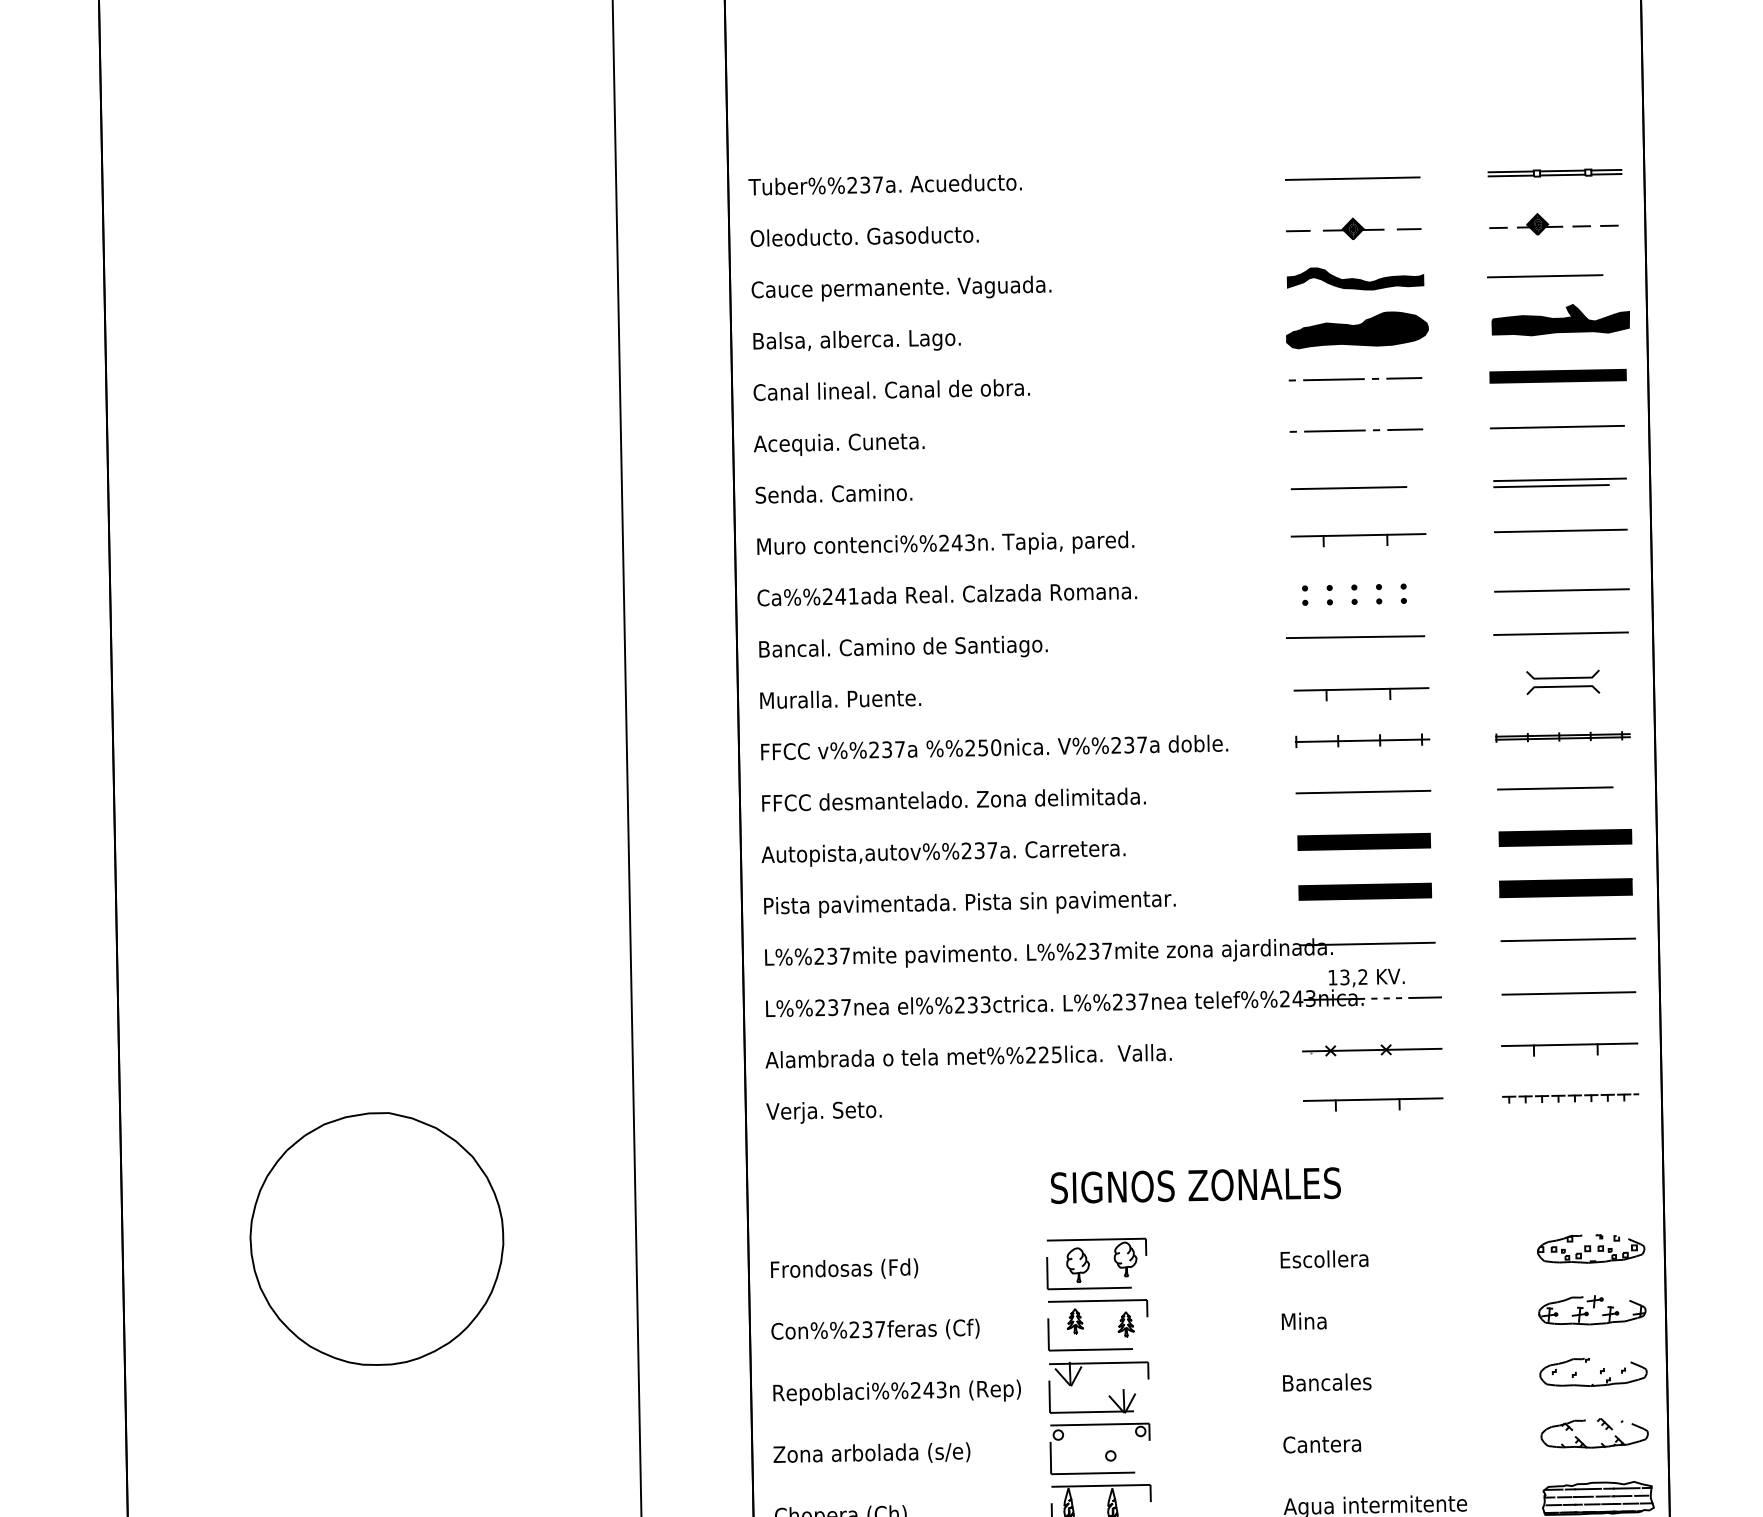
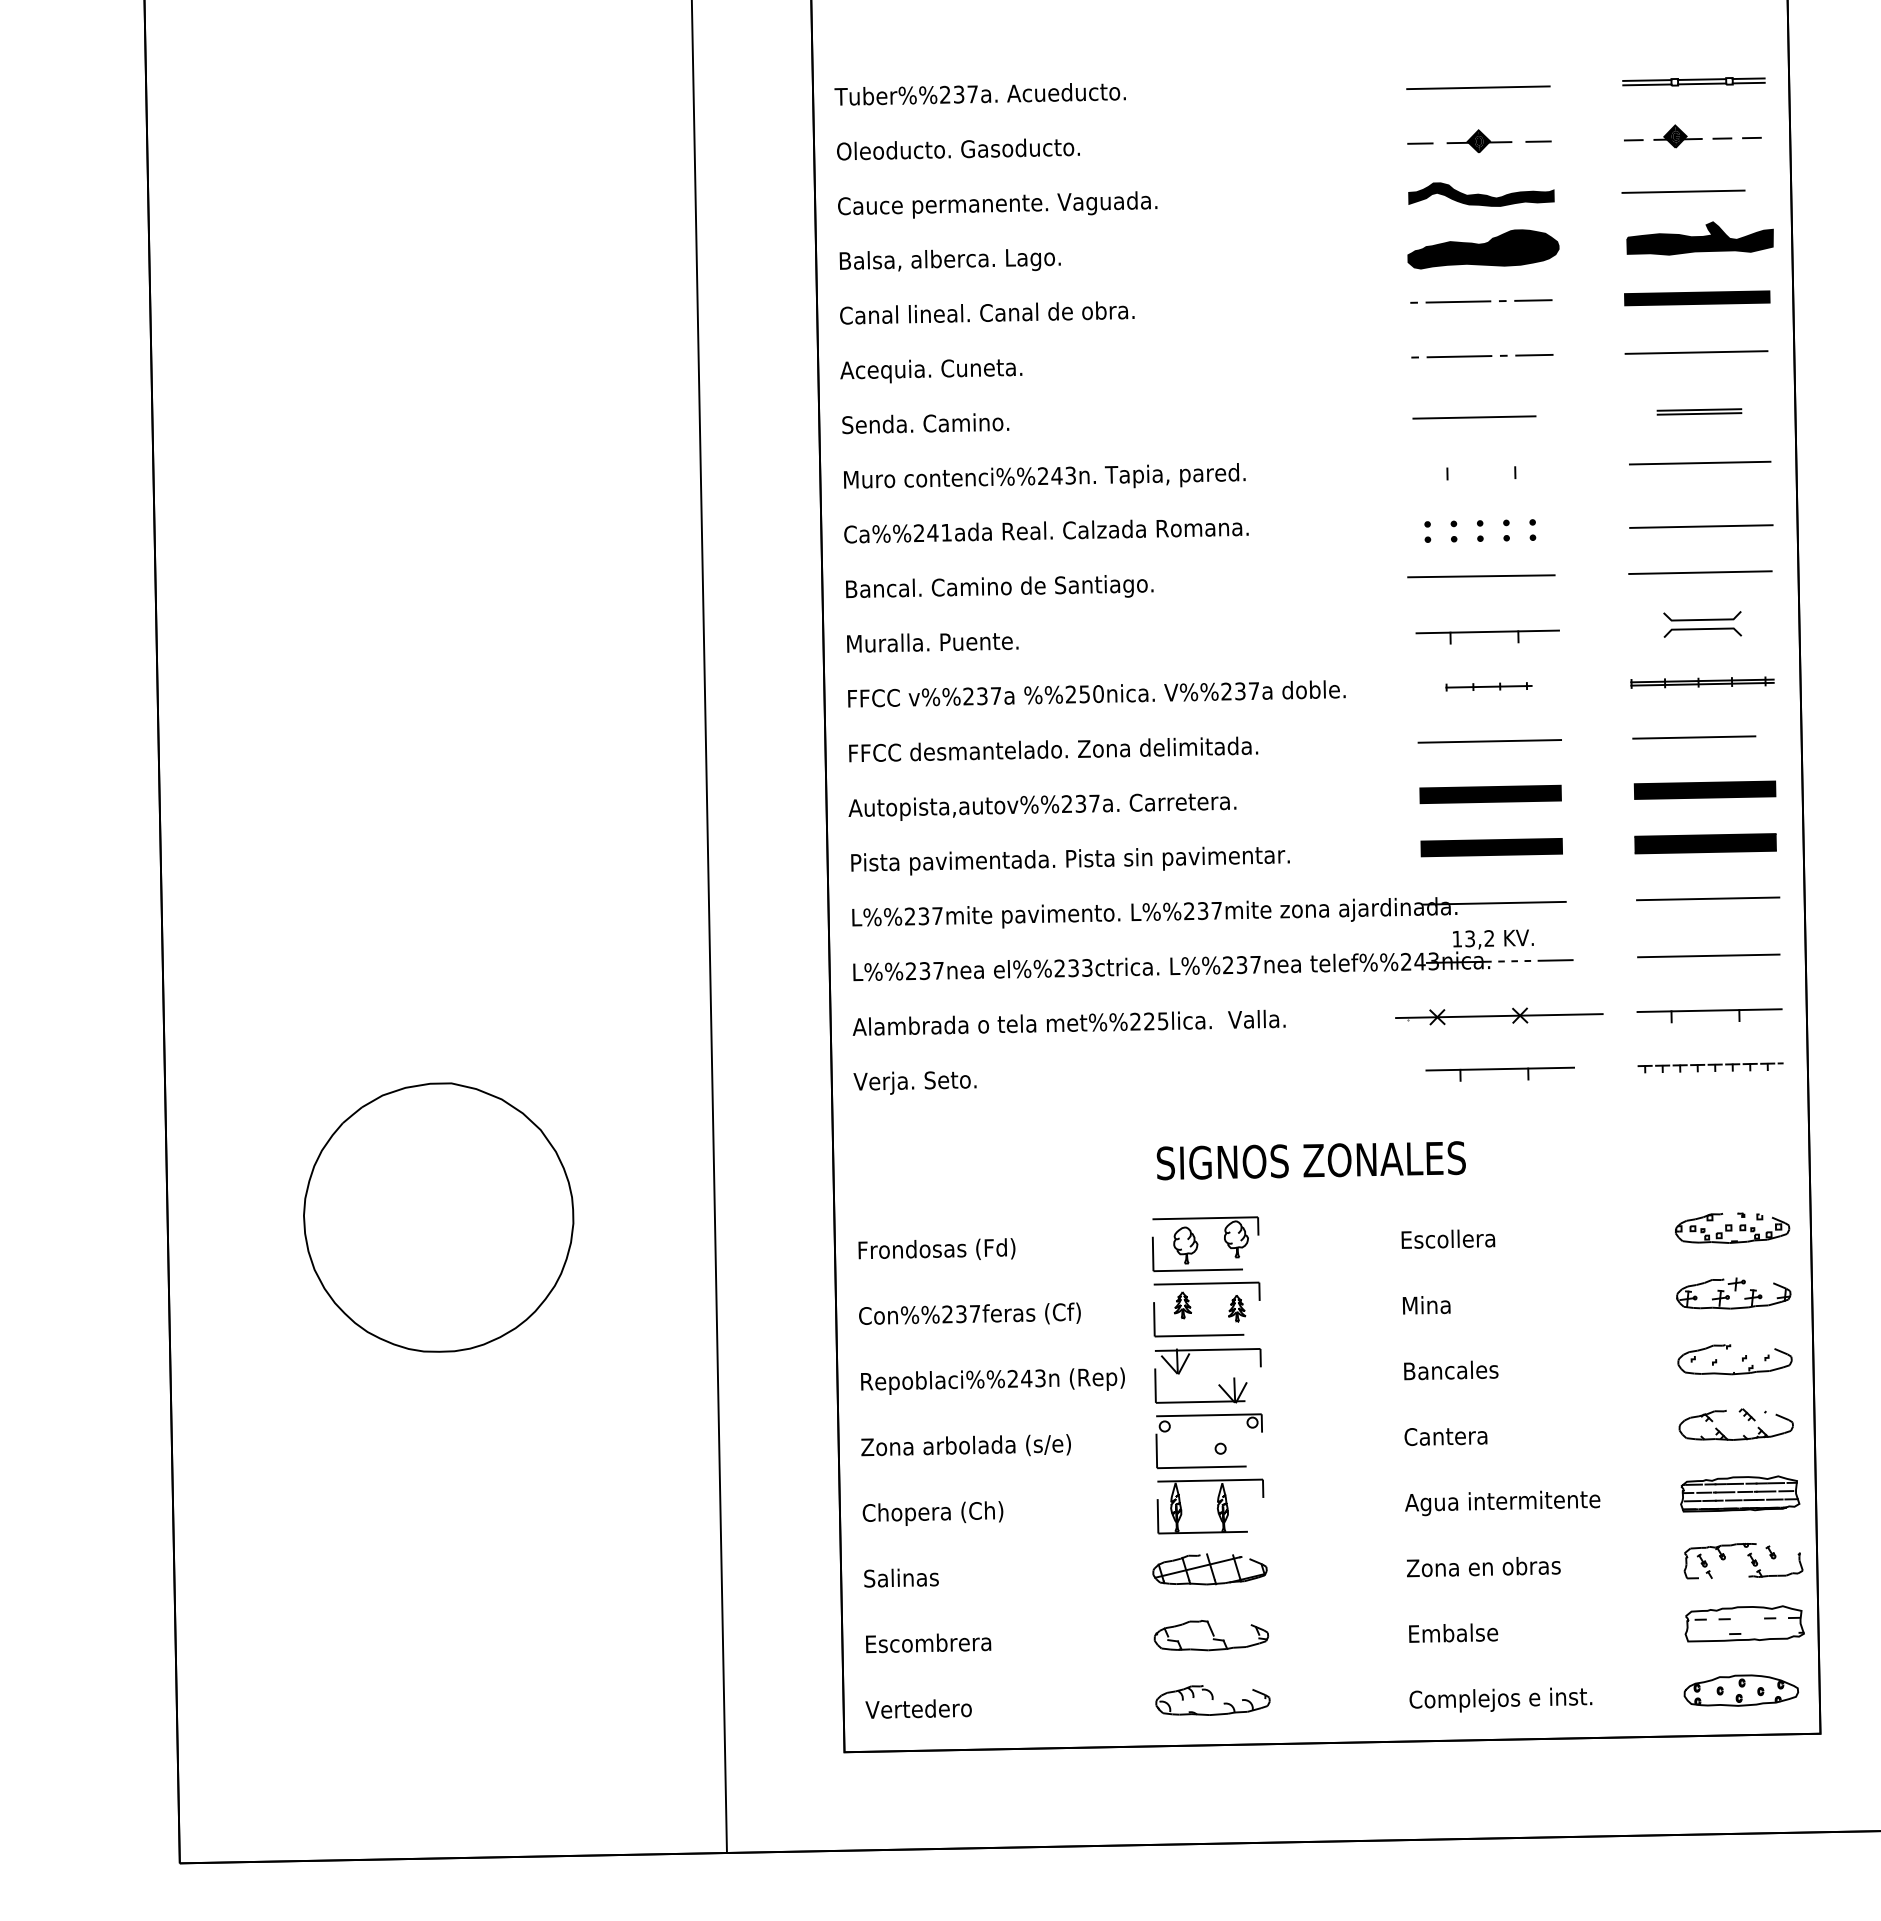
part: (1560, 482) -> (1699, 411), size x0.6
line: (1358, 535) -> (1484, 467), removed
part: (1362, 740) -> (1488, 686), size x0.6
part: (1371, 1050) -> (1498, 1016), size x1.4

